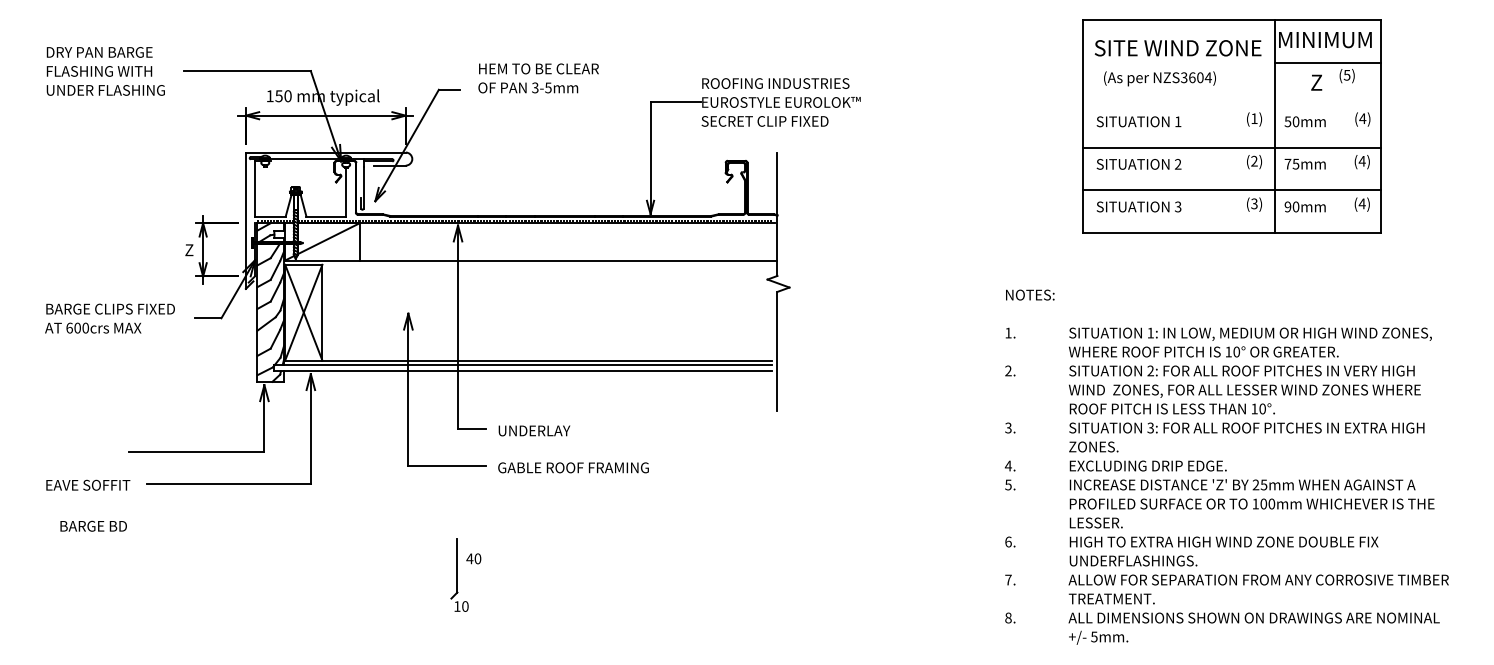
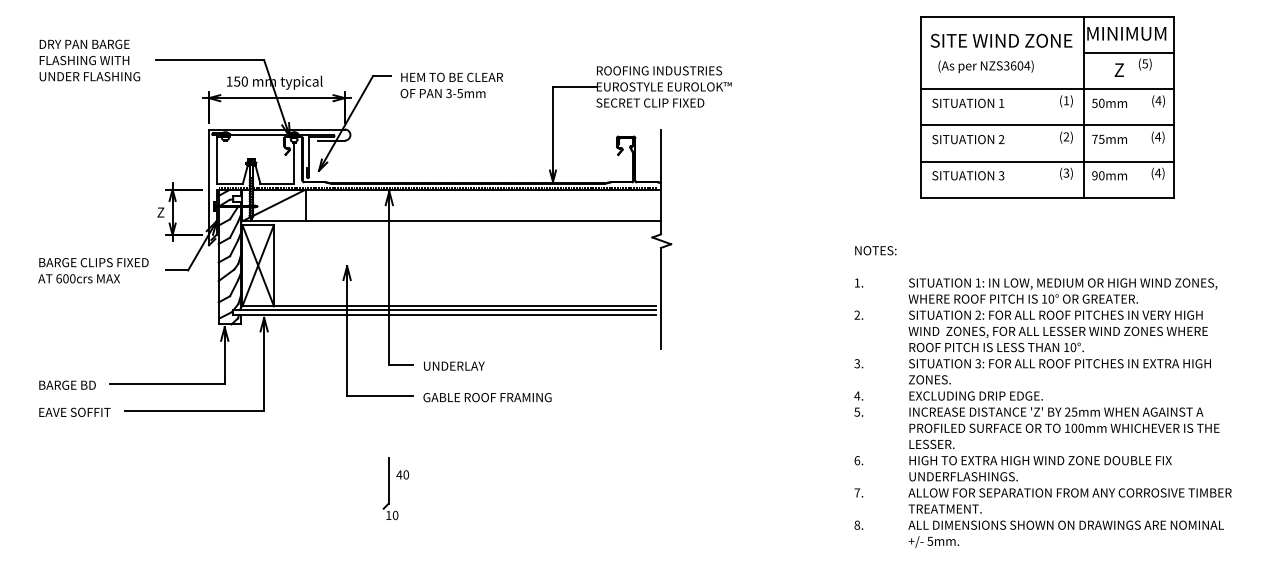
text: (538, 78) -> (451, 85), moved
line: (1232, 105) -> (1047, 89), added
text: (93, 525) -> (67, 384), moved

